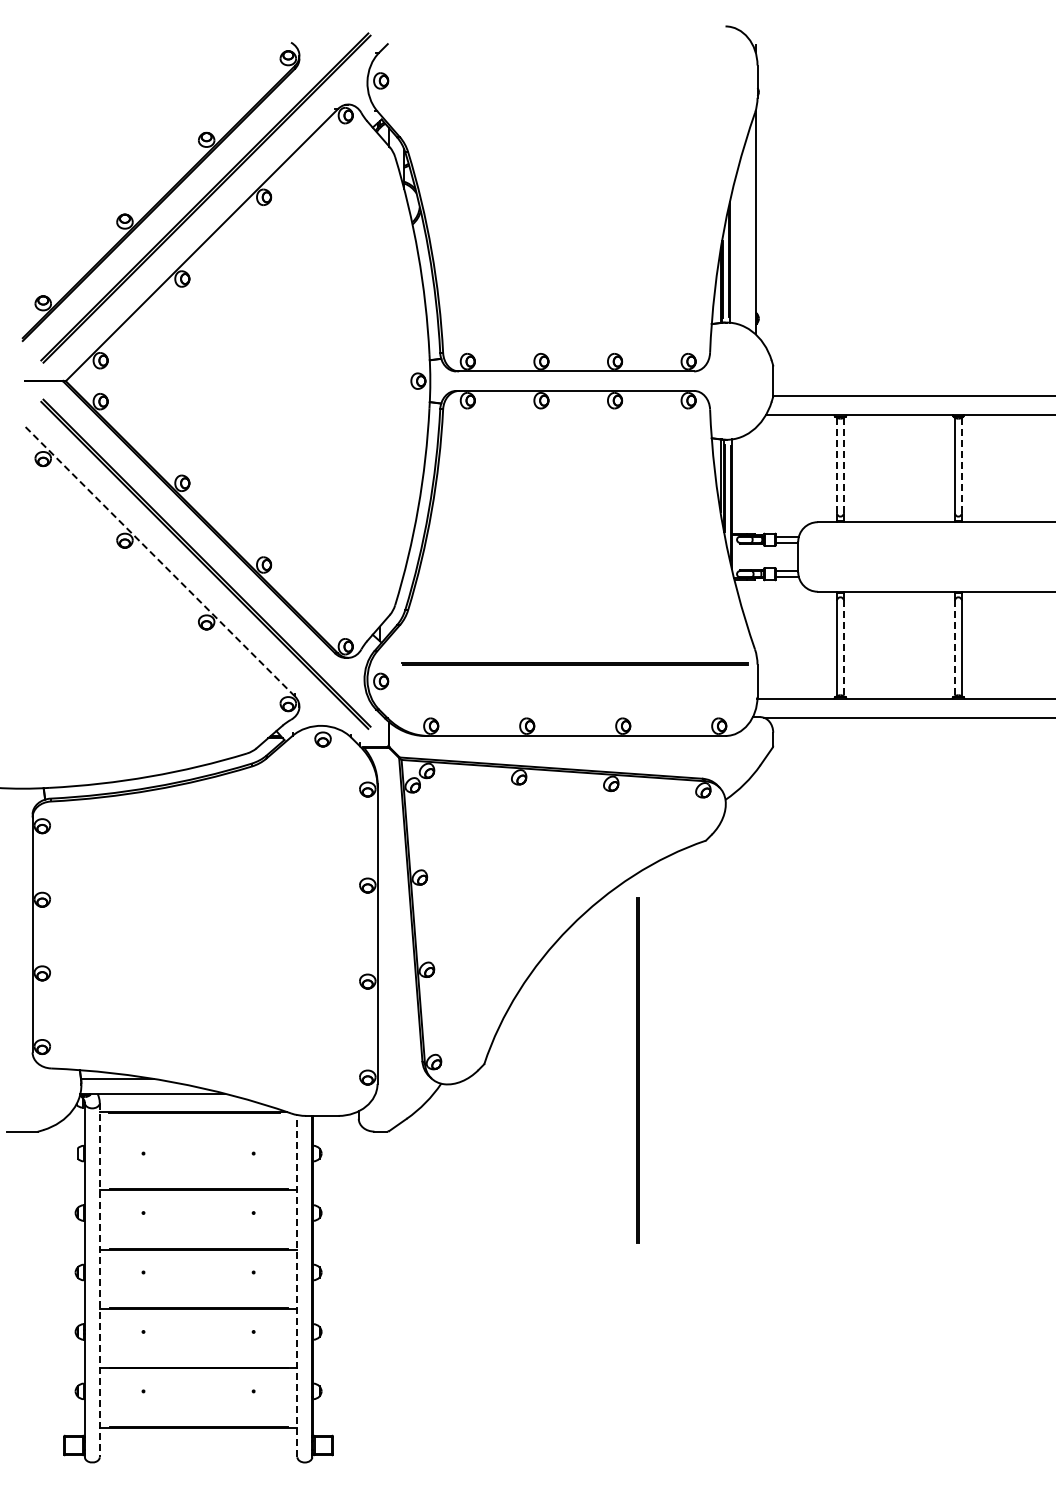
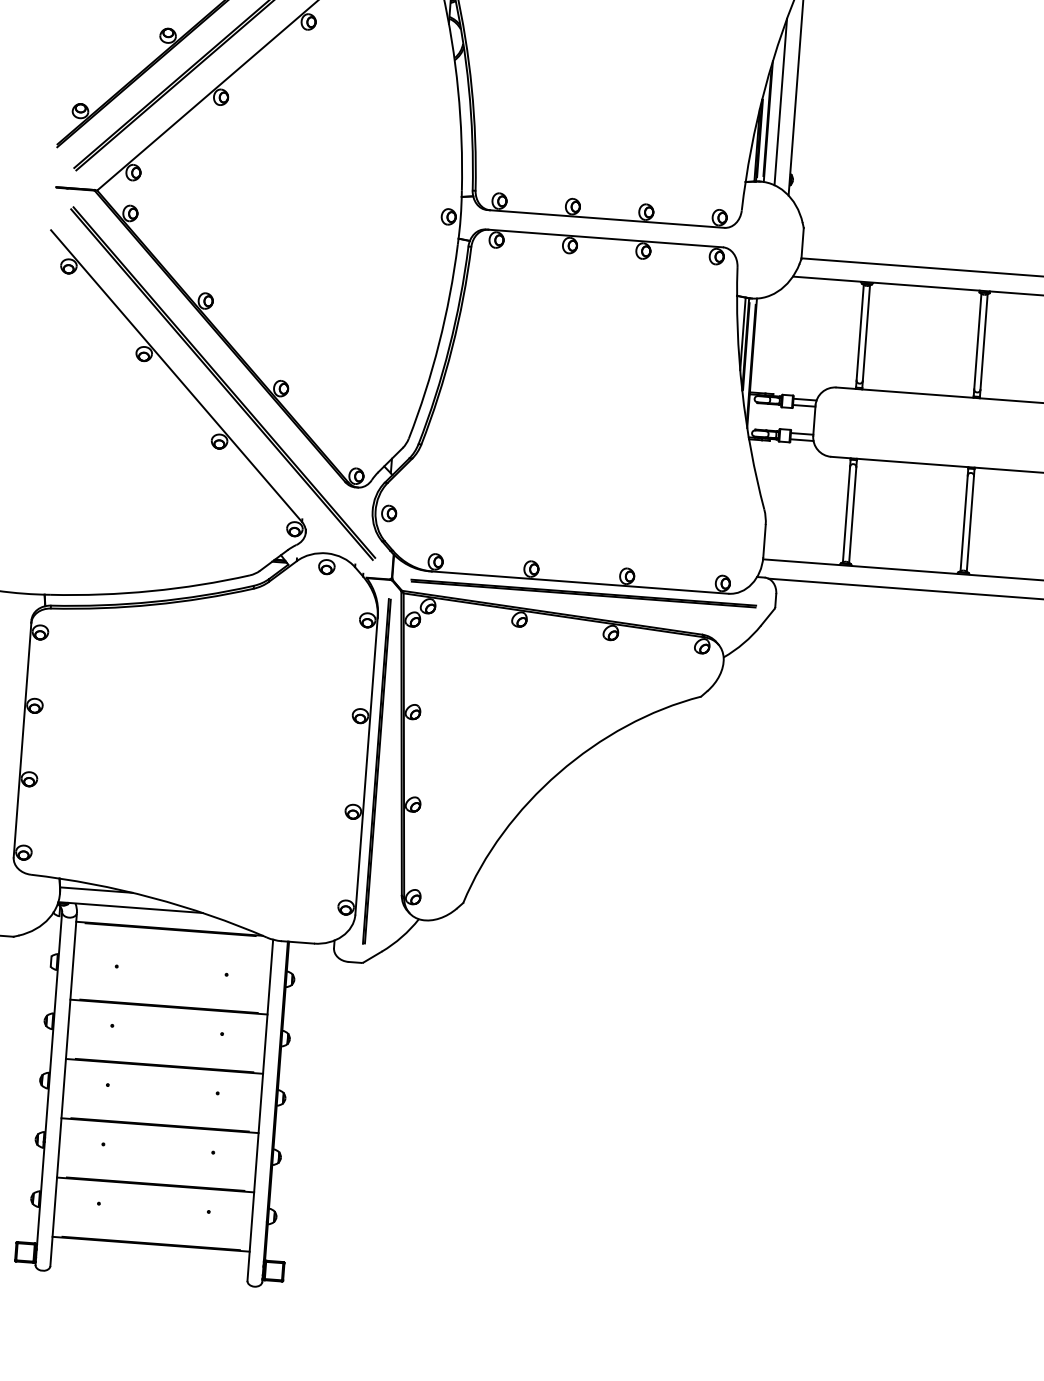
line: (740, 241) -> (780, 101), added
line: (837, 465) -> (860, 332), dashed -> solid
line: (843, 465) -> (866, 332), dashed -> solid
line: (961, 465) -> (984, 341), dashed -> solid
line: (158, 560) -> (176, 376), dashed -> solid
line: (843, 648) -> (852, 515), dashed -> solid
line: (955, 648) -> (964, 523), dashed -> solid
line: (574, 663) -> (583, 593), moved
line: (637, 1070) -> (376, 771), moved
line: (99, 1280) -> (63, 1089), dashed -> solid
line: (297, 1285) -> (260, 1109), dashed -> solid

